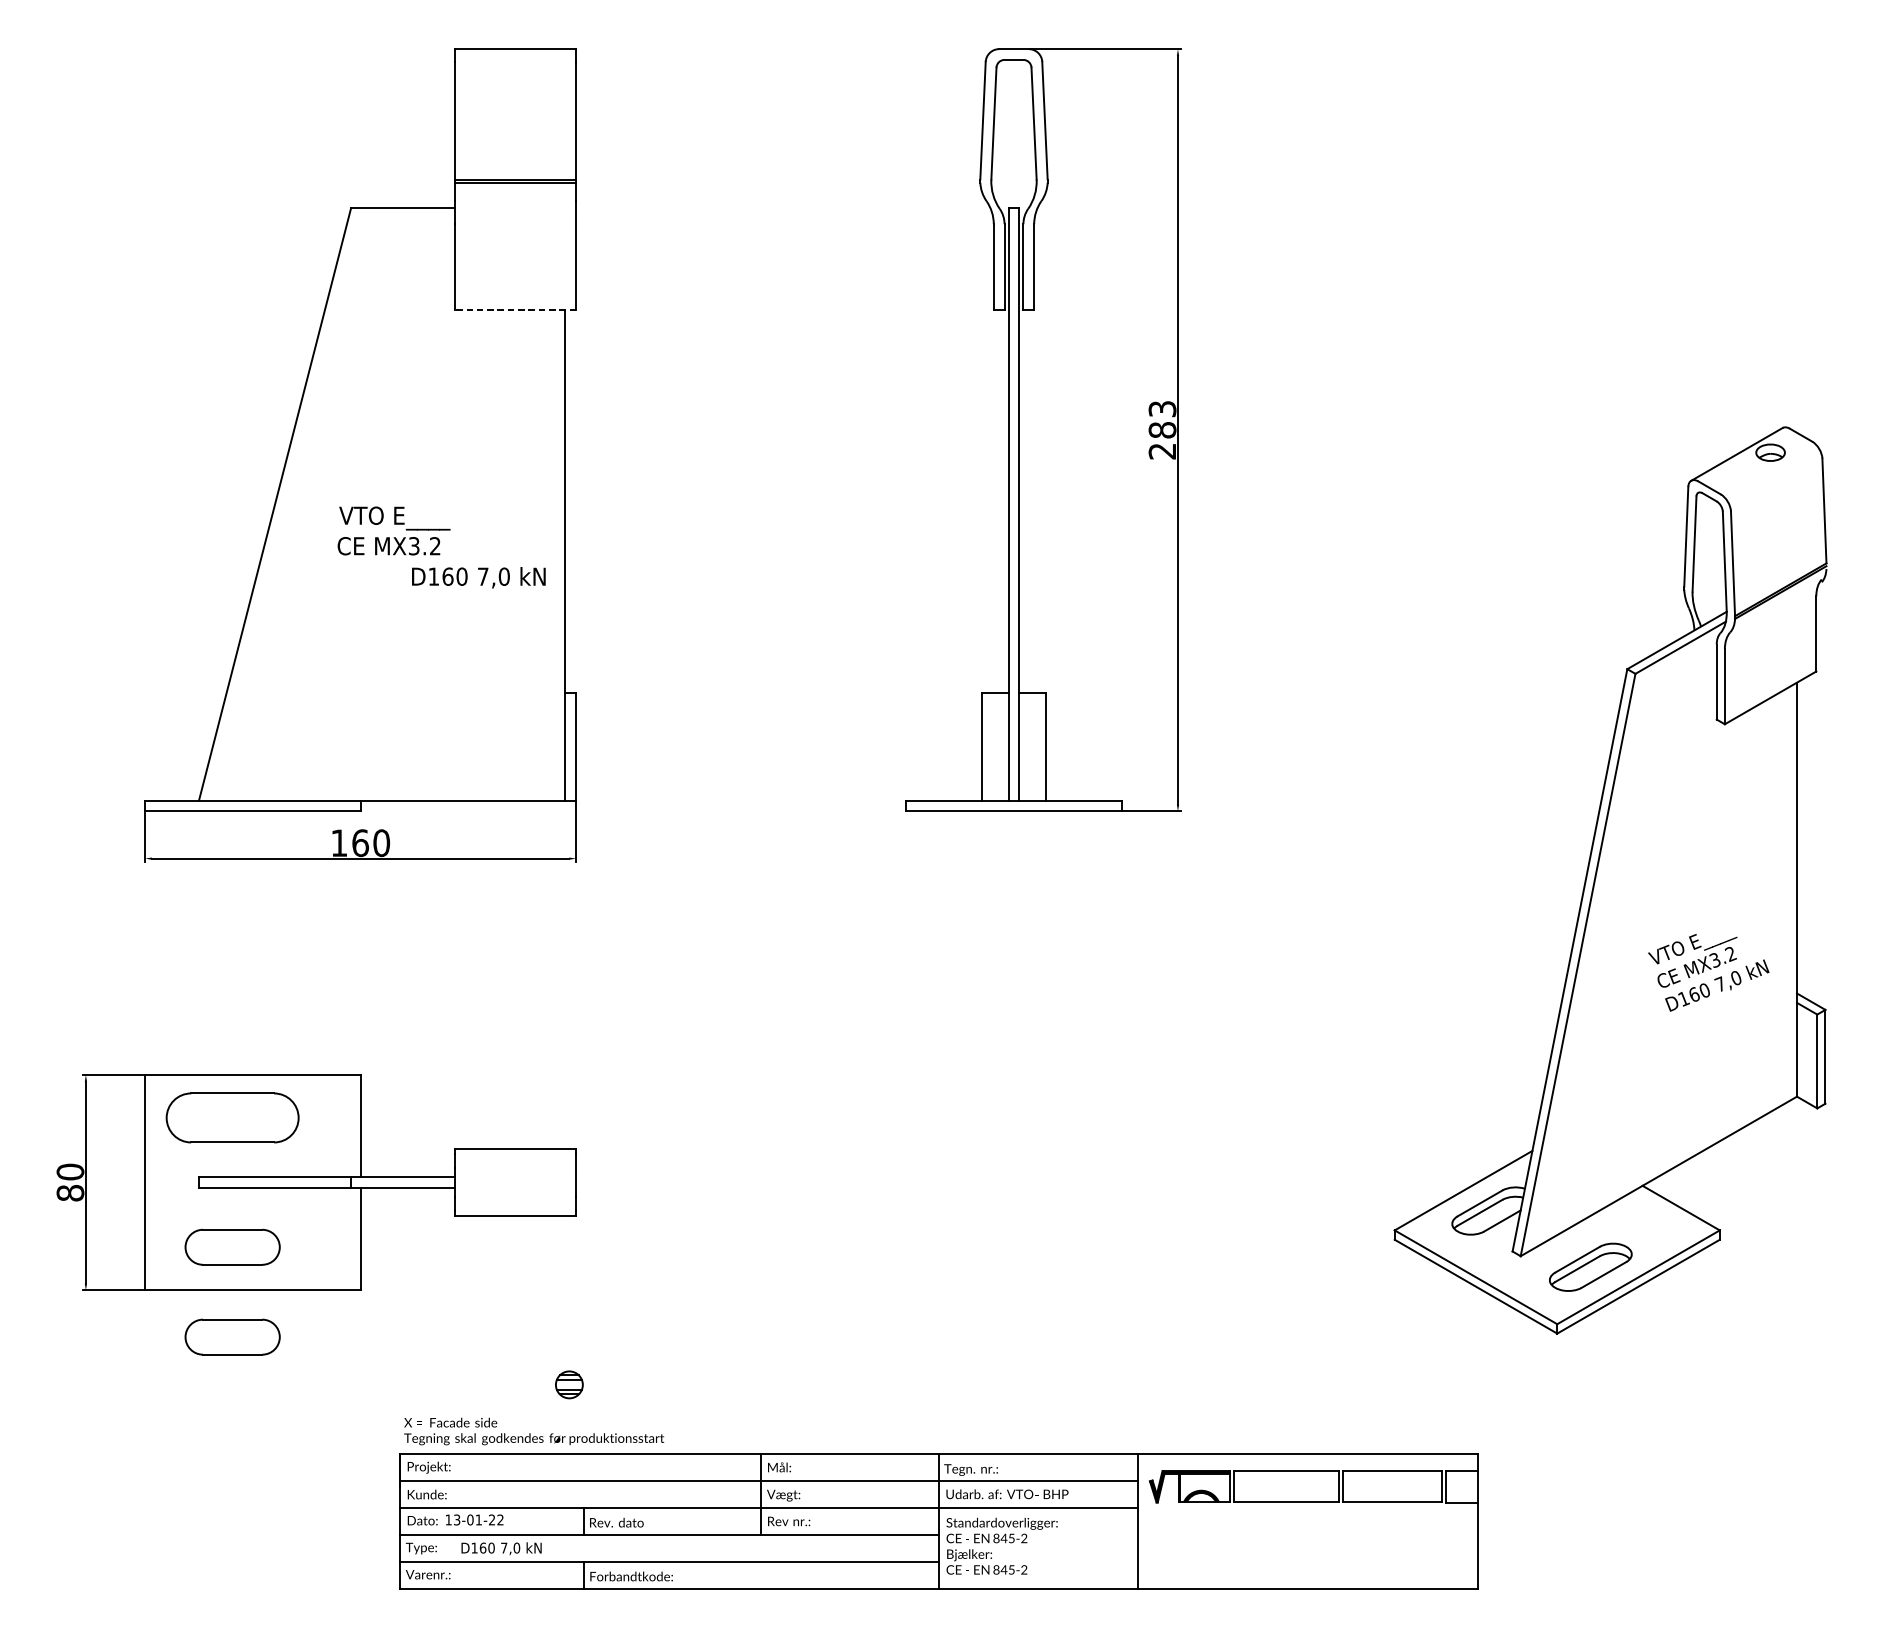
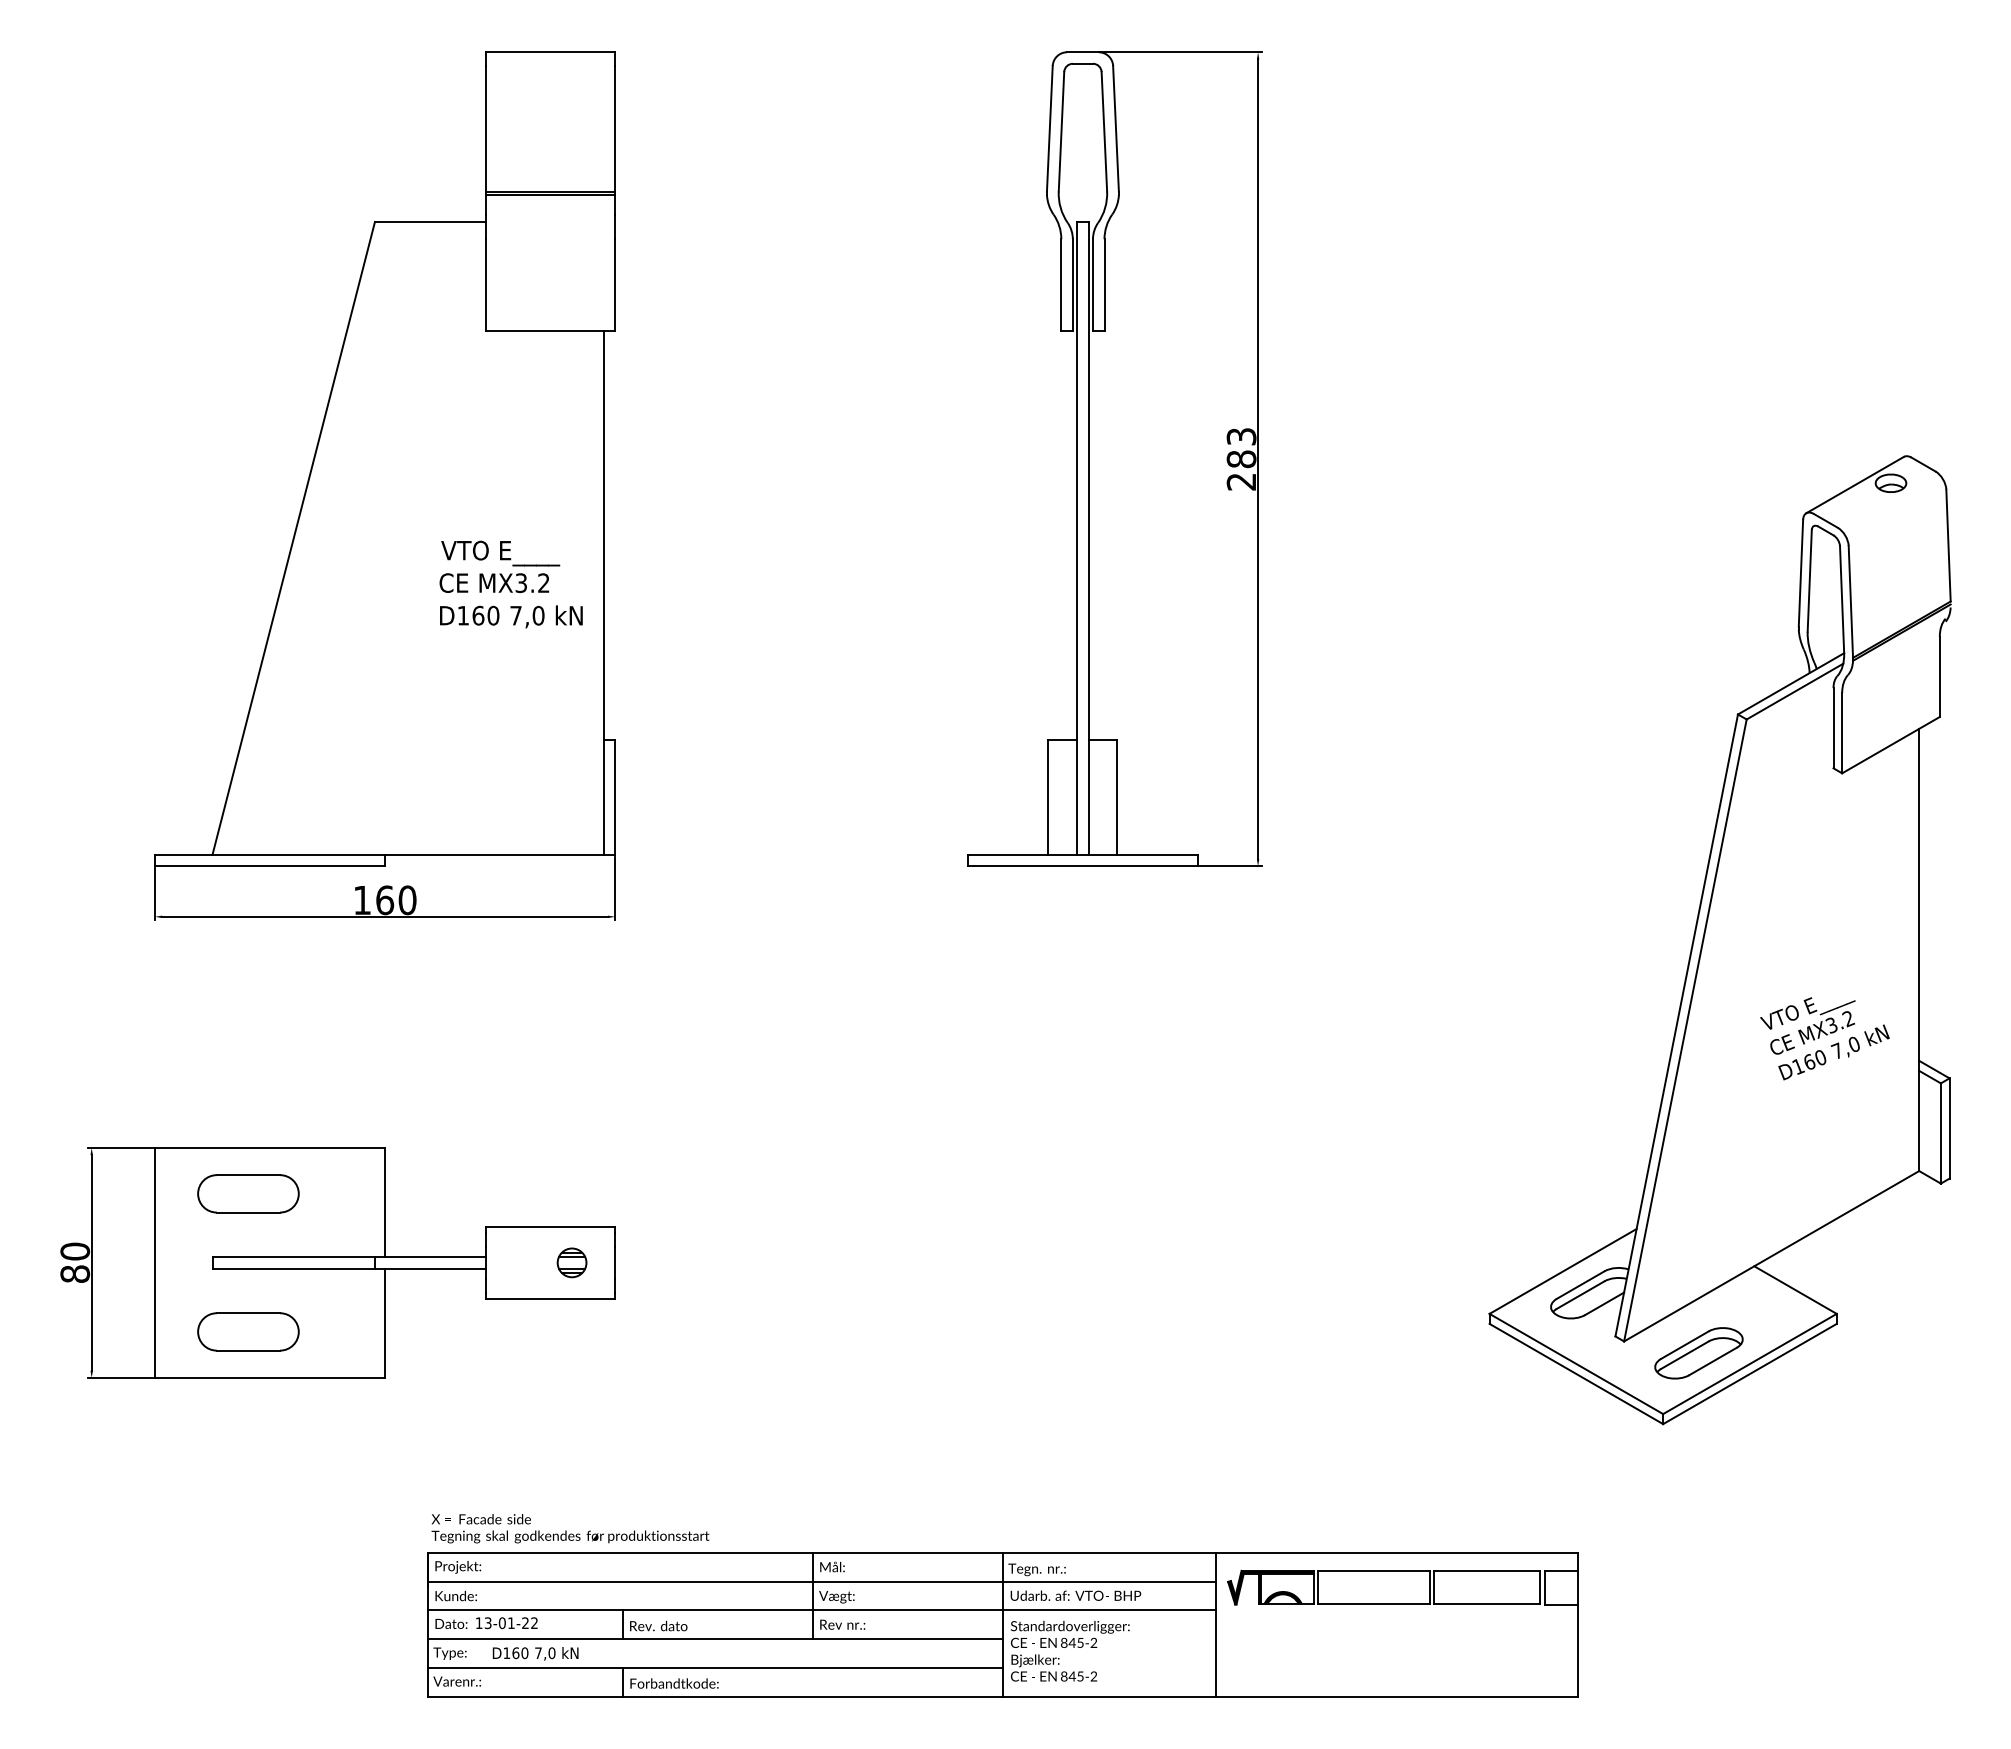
line: (515, 310) -> (550, 331), dashed -> solid
text: (393, 530) -> (499, 566), moved
part: (232, 1117) -> (248, 1193), size x0.71
part: (232, 1336) -> (248, 1427), removed
part: (568, 1384) -> (571, 1262), moved

